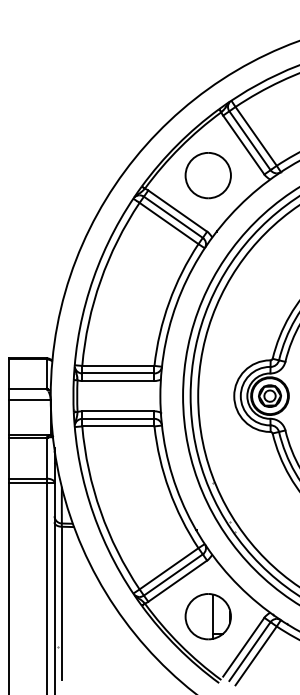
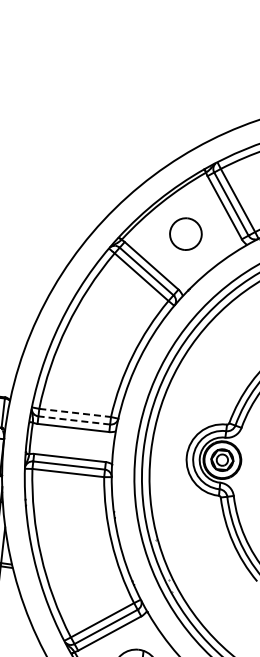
part: (207, 175) -> (185, 233), size x0.7
line: (118, 365) -> (75, 412), solid -> dashed
line: (117, 373) -> (73, 420), solid -> dashed

